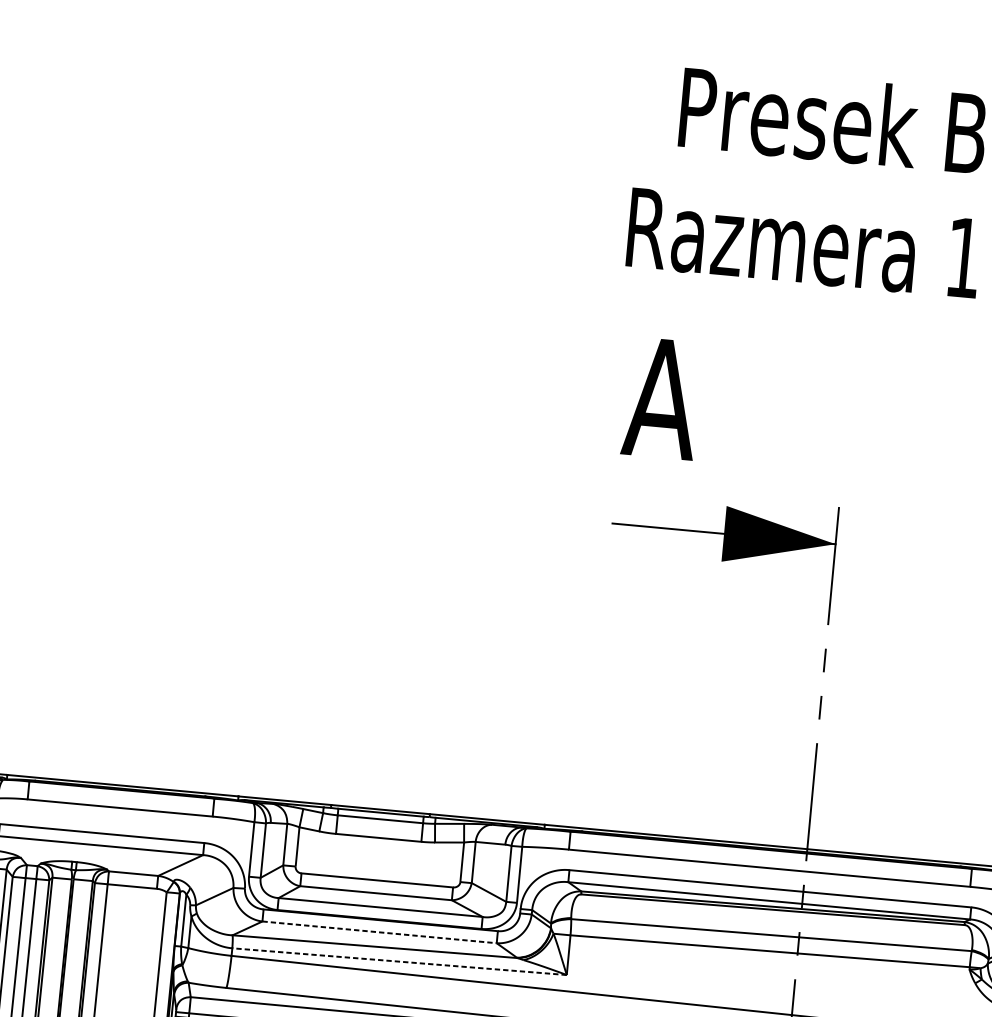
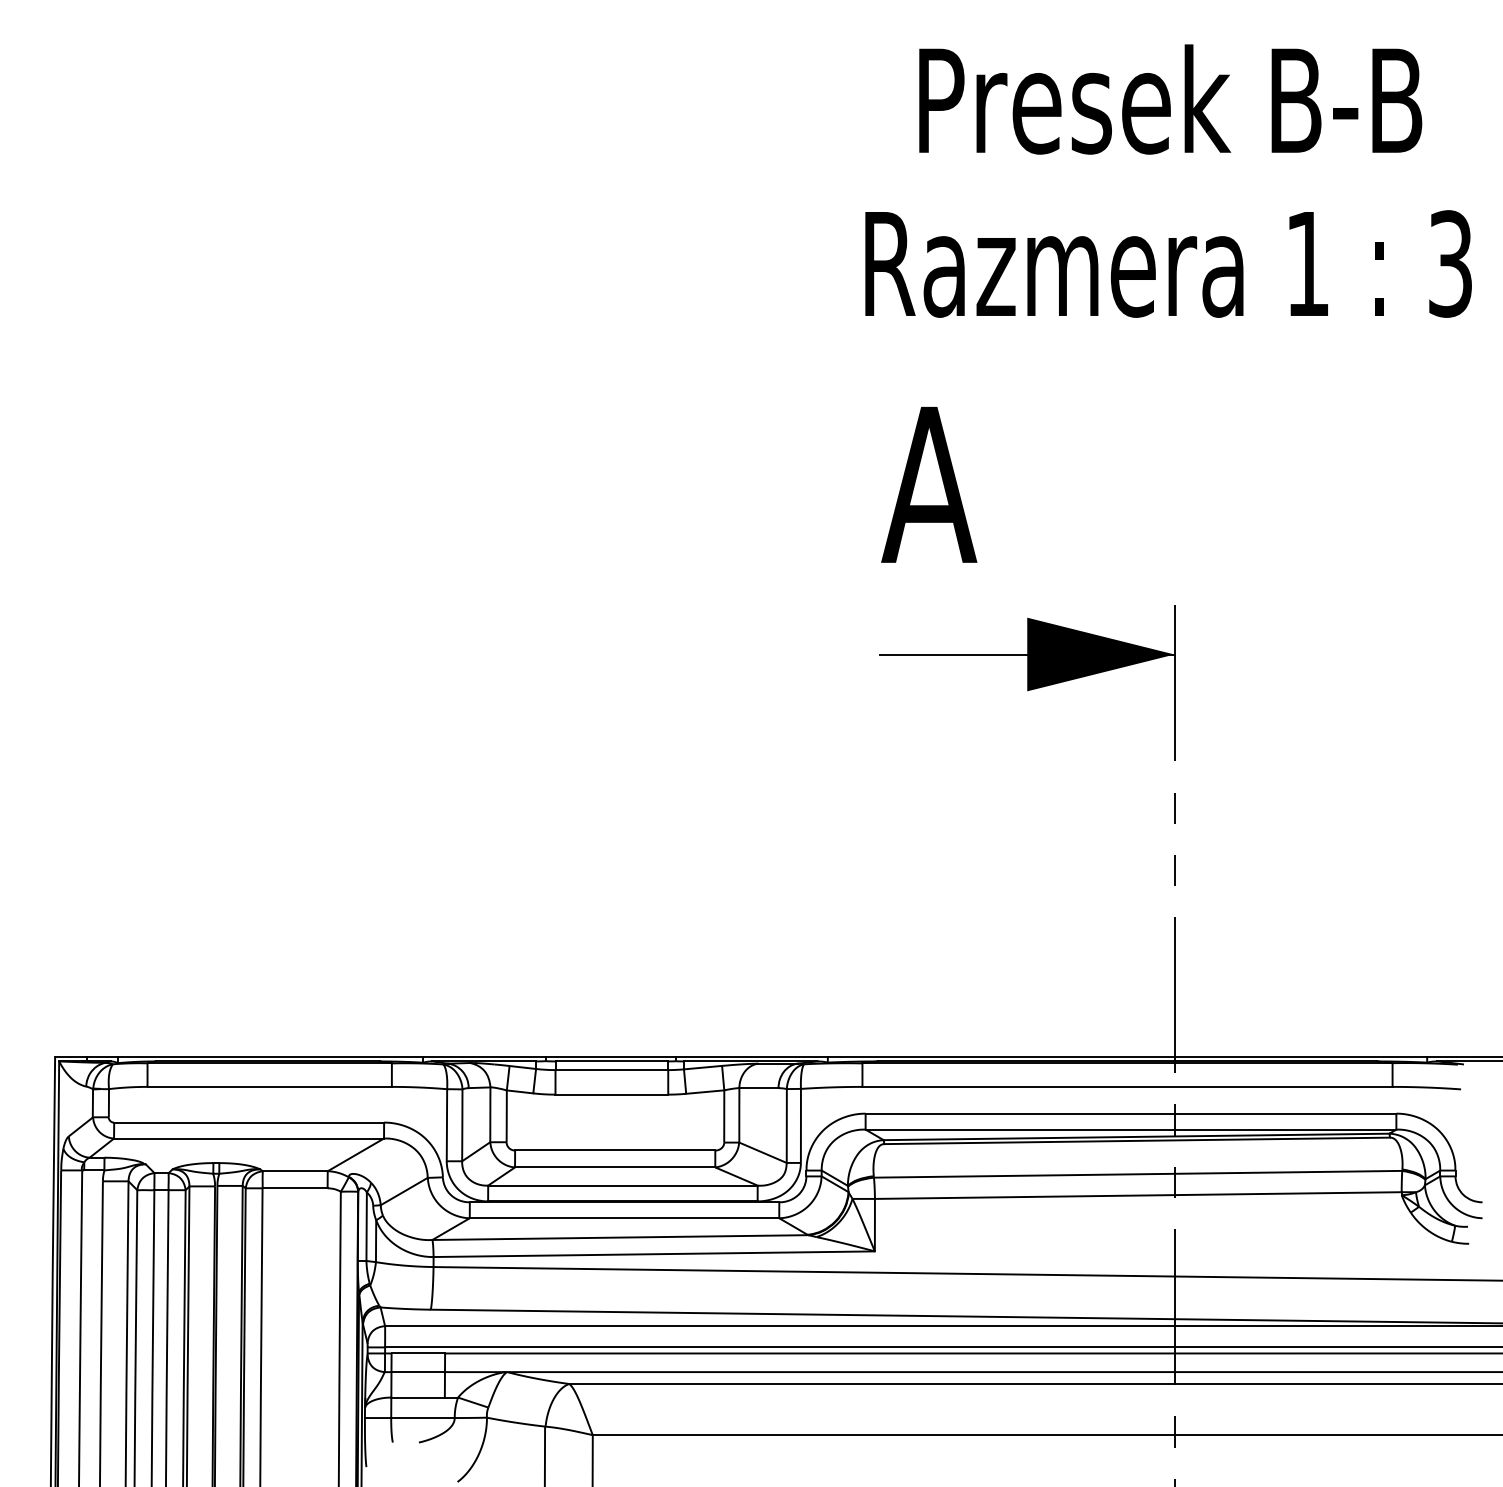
line: (379, 932) -> (624, 1218), dashed -> solid
line: (399, 961) -> (654, 1254), dashed -> solid

